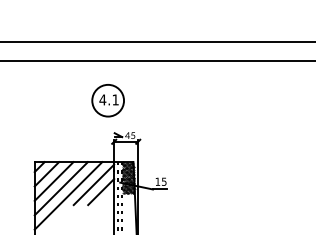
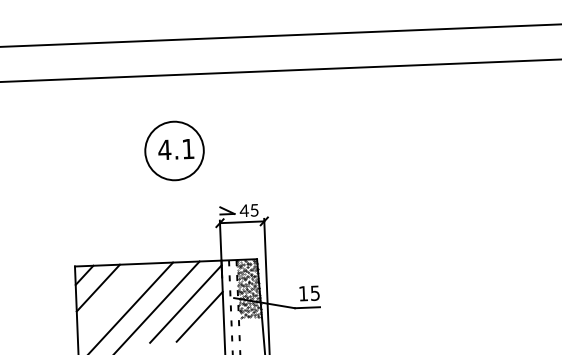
part: (107, 100) -> (173, 150), moved
line: (53, 181) -> (111, 300), removed

